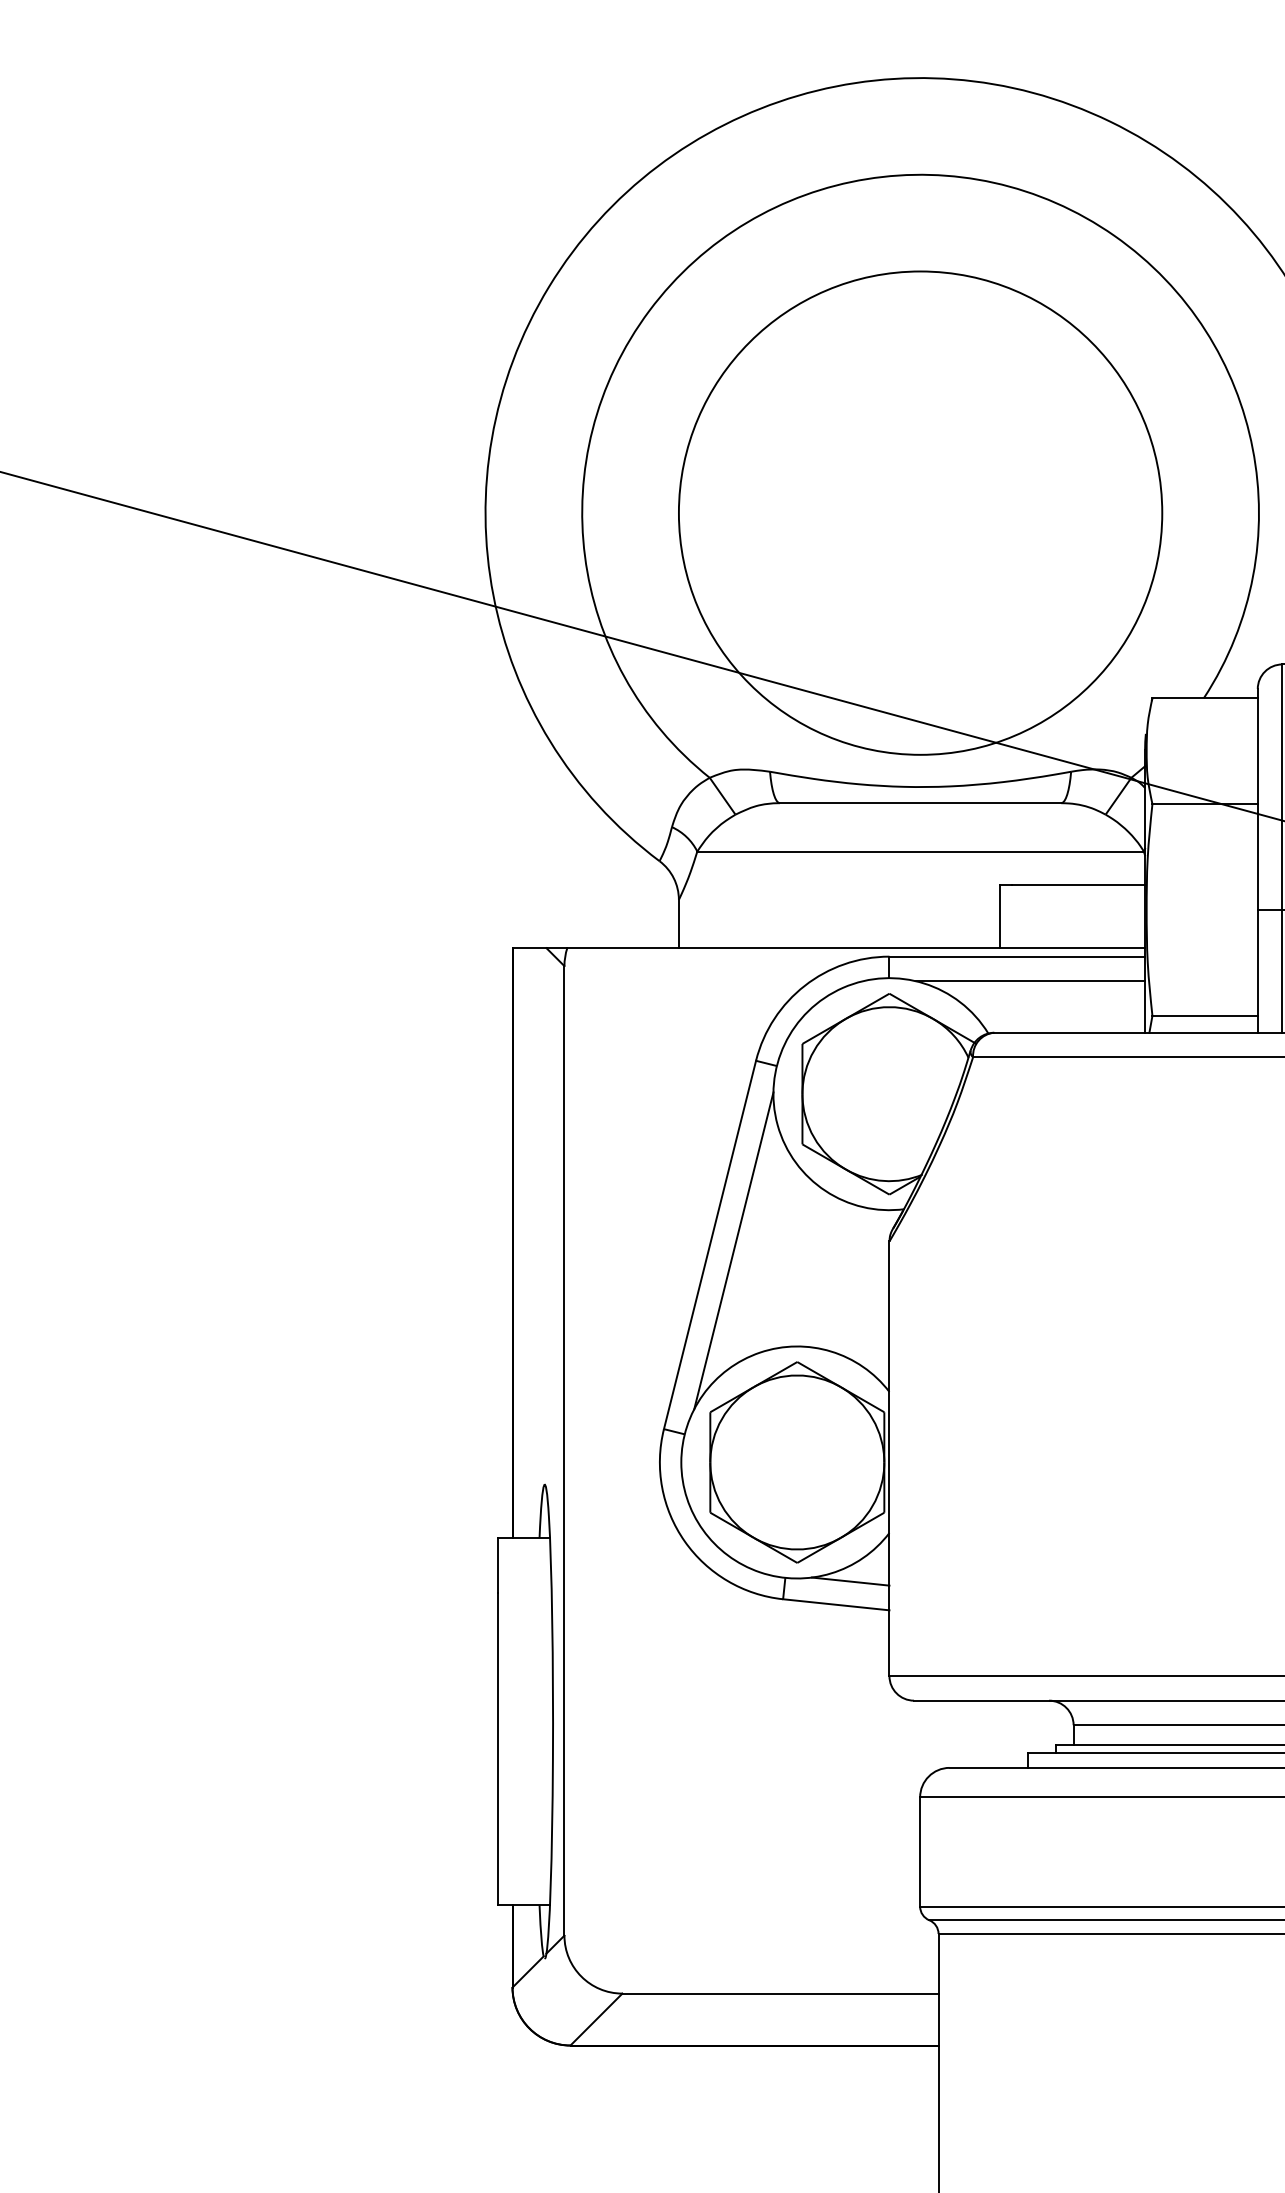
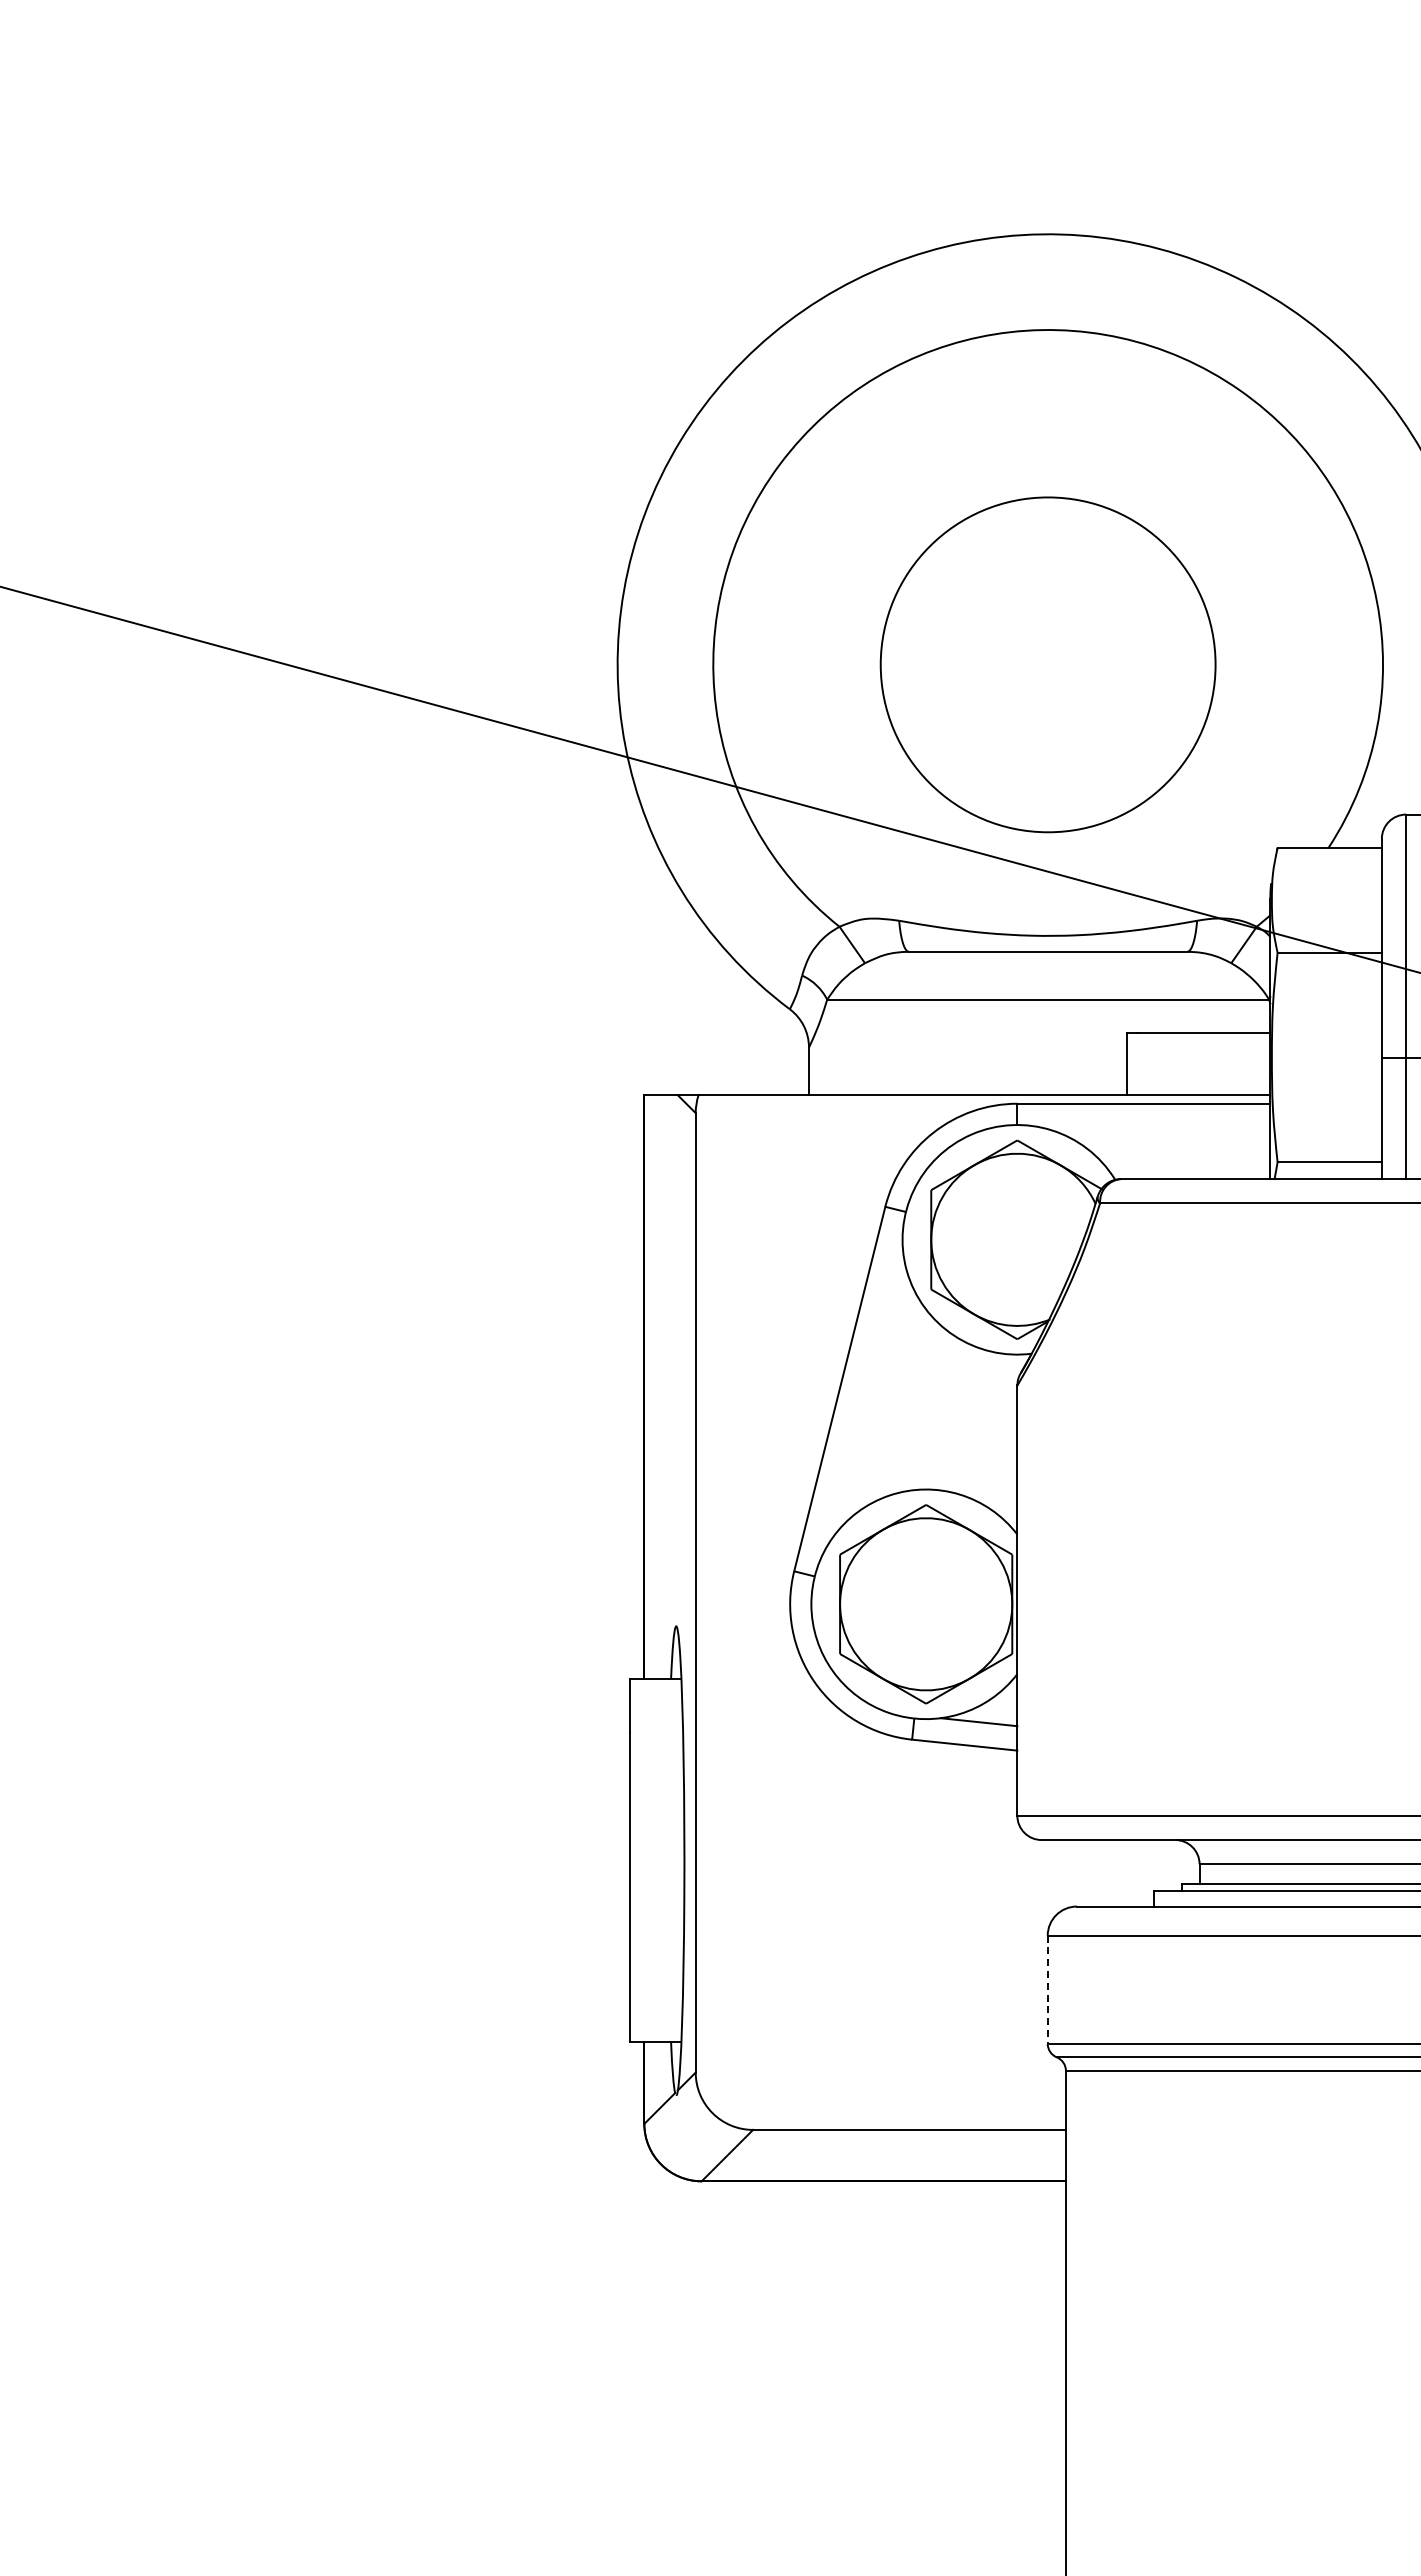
circle: (919, 512) -> (1047, 664), size x0.7
line: (1030, 981) -> (1156, 1128), removed
line: (733, 1250) -> (863, 1394), removed
line: (919, 1852) -> (1047, 1990), solid -> dashed

